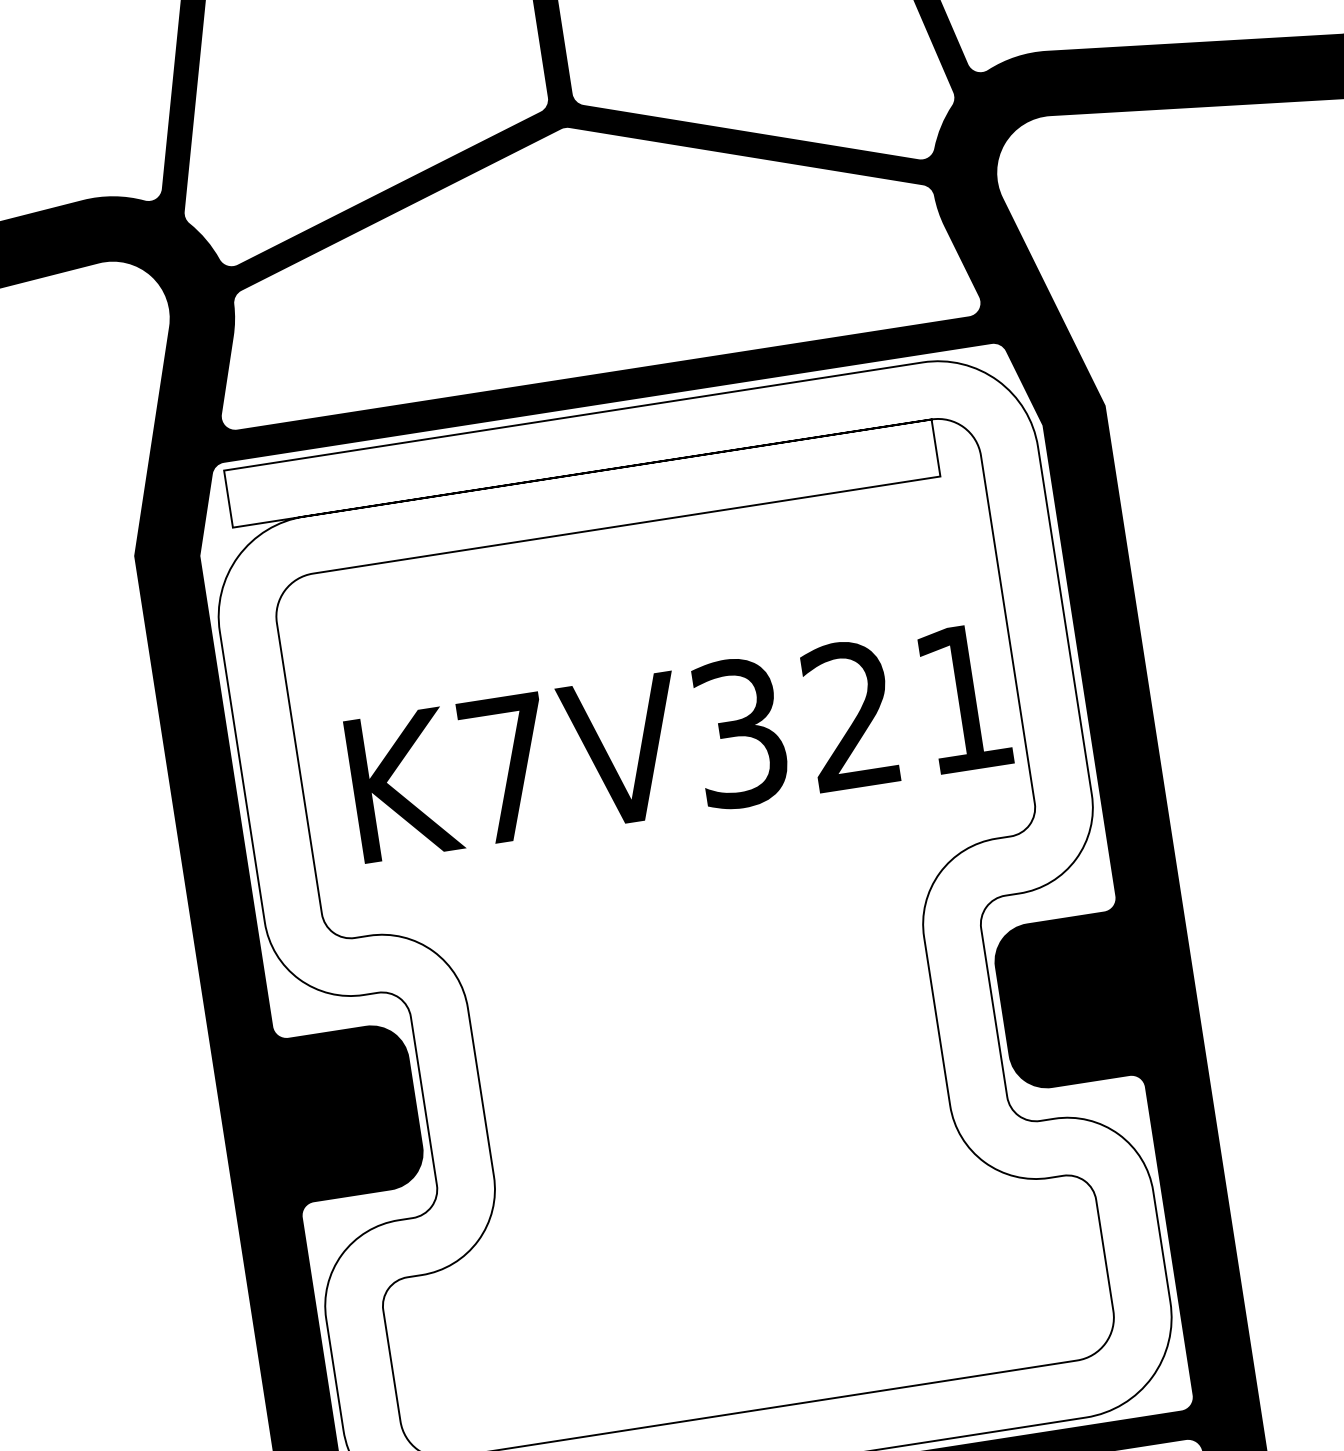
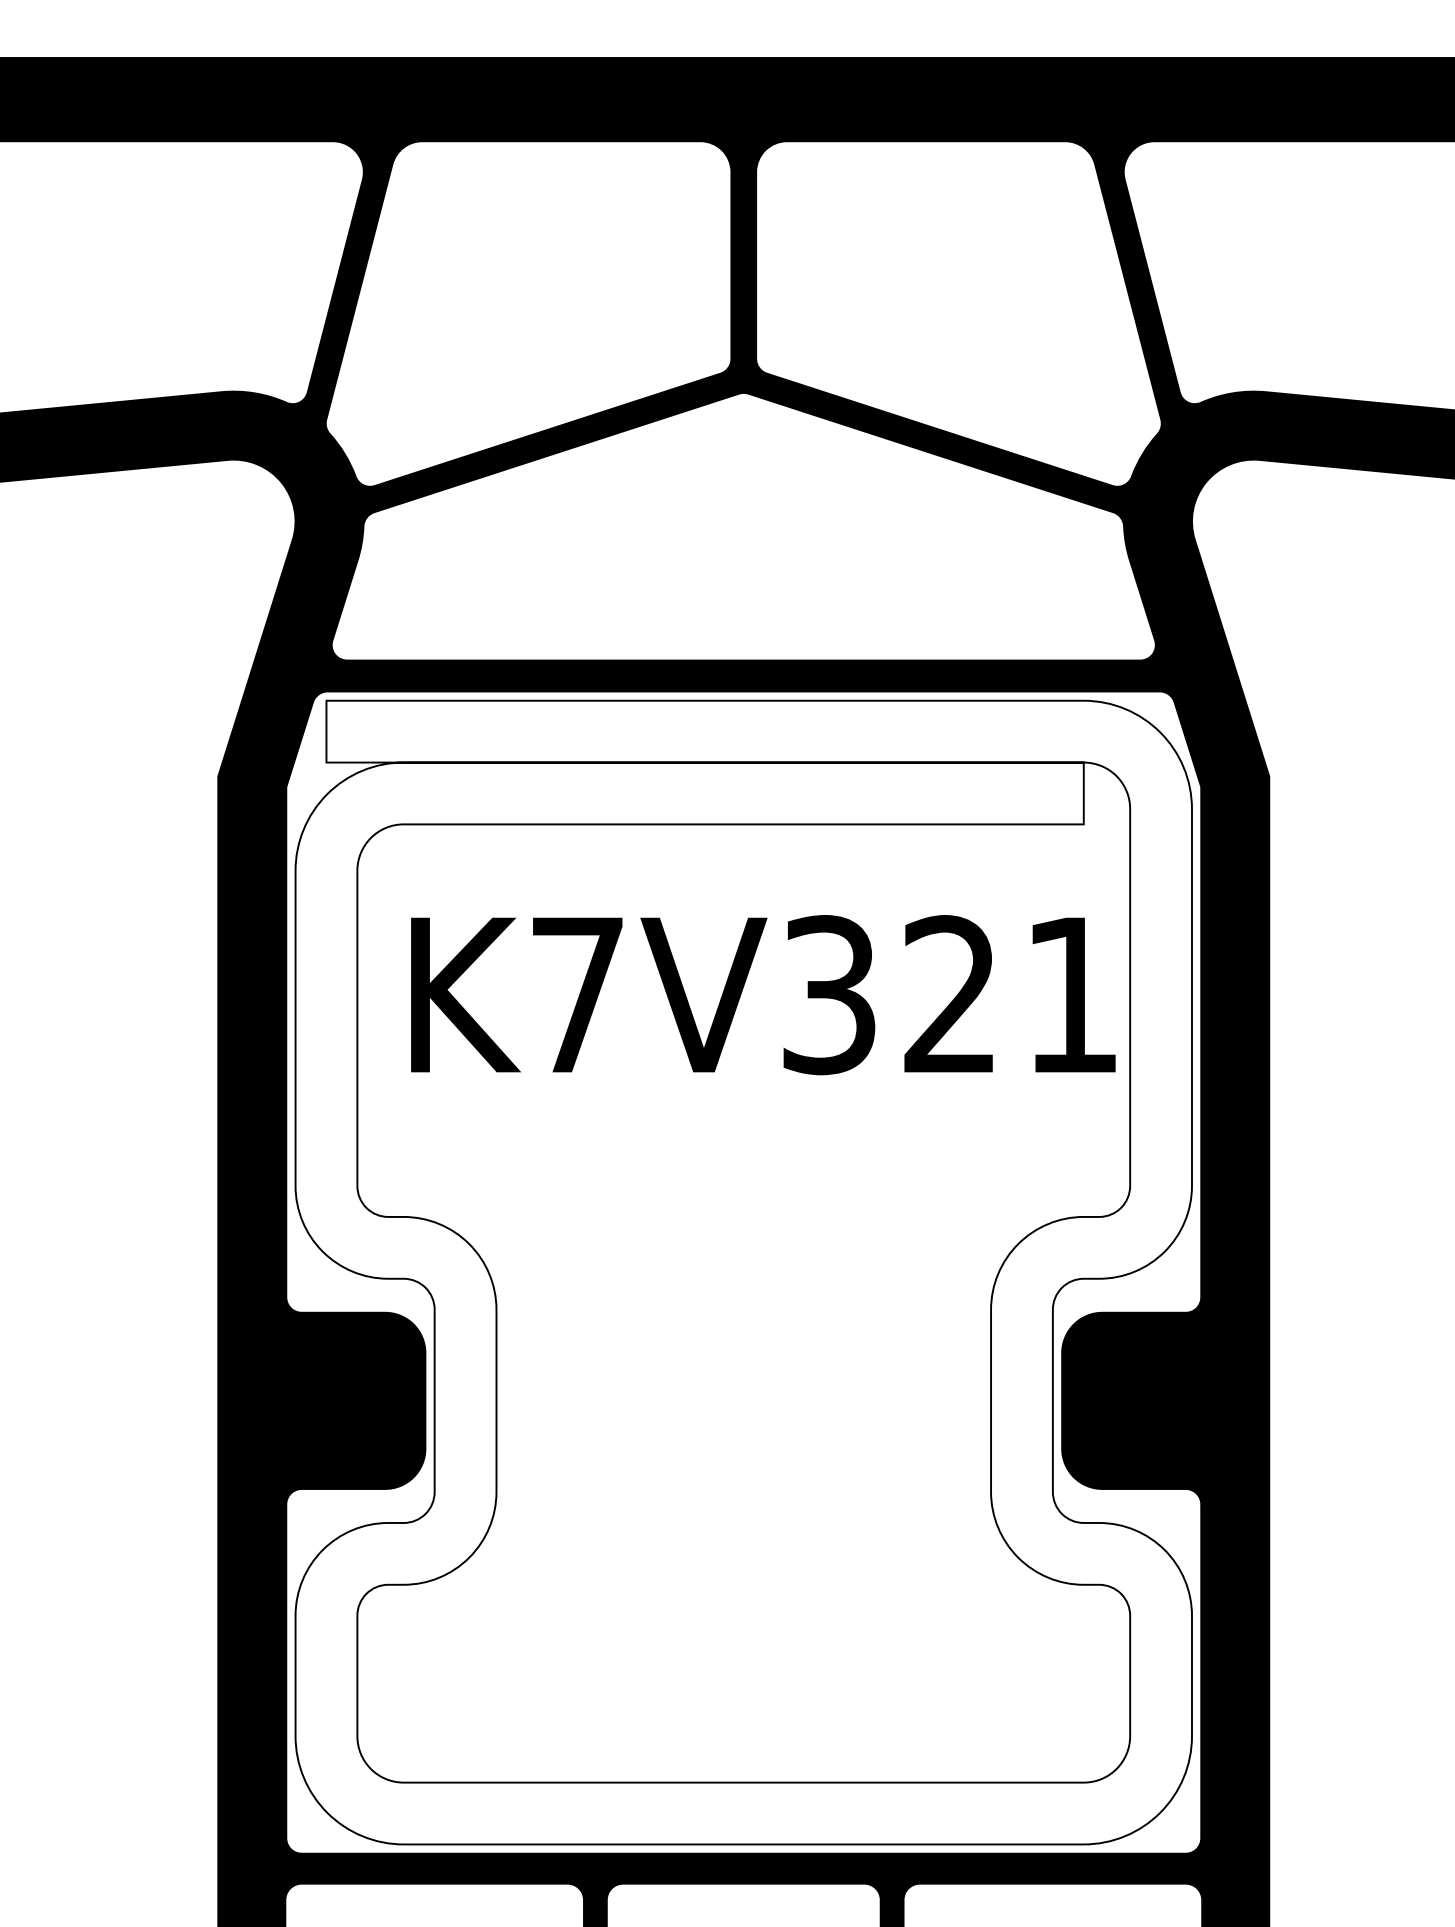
text: (679, 742) -> (763, 995), moved

